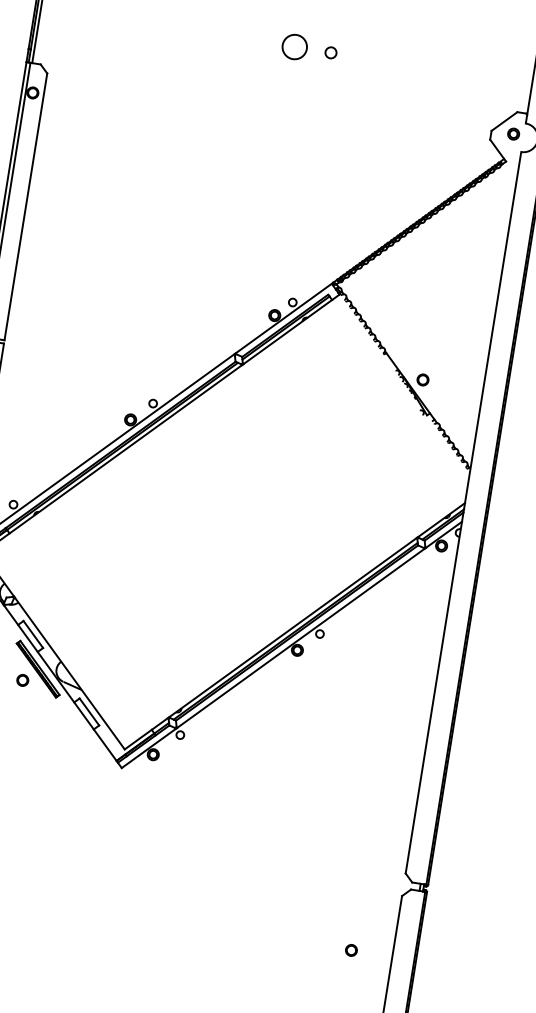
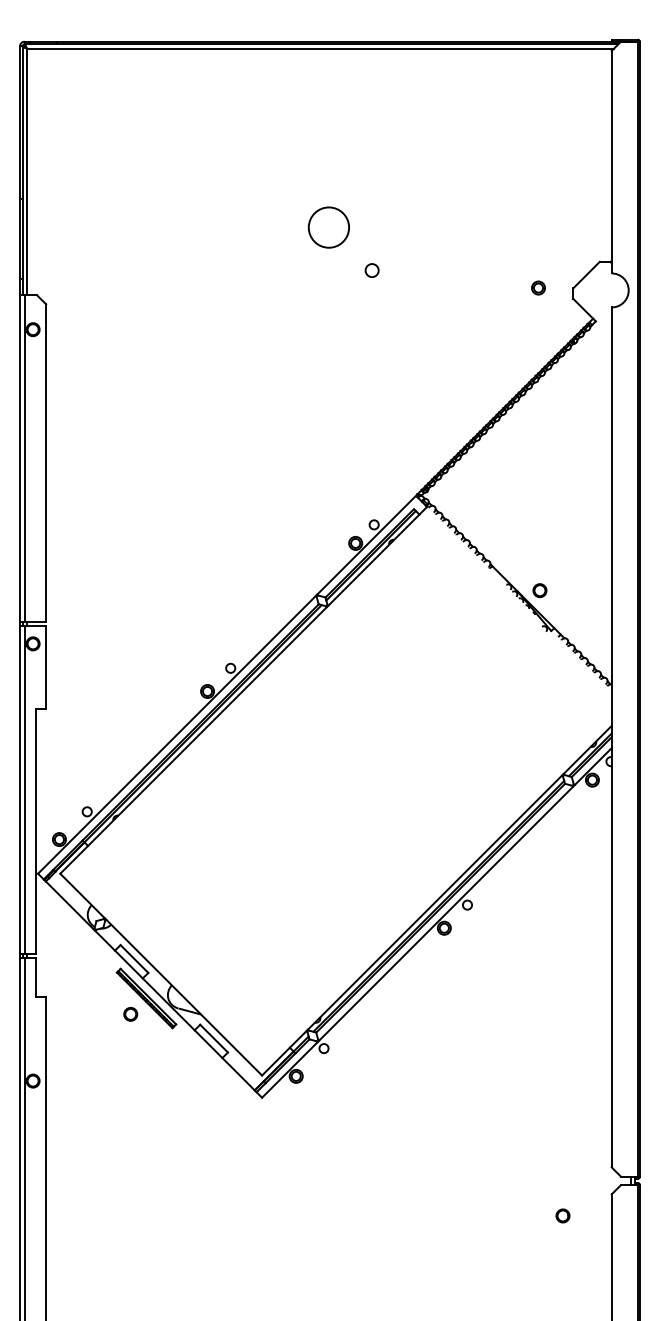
circle: (294, 46) -> (328, 227), size x1.4
circle: (330, 52) -> (371, 270), moved
part: (513, 133) -> (538, 287), moved
circle: (351, 949) -> (562, 1215), moved

